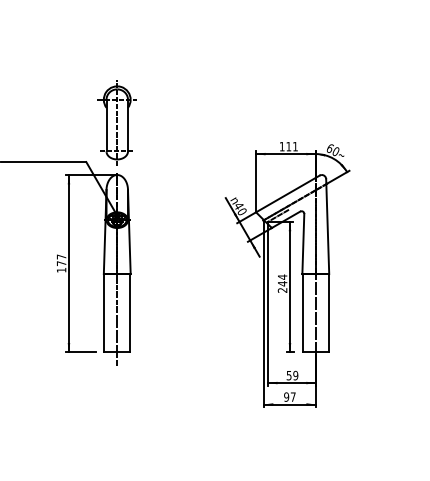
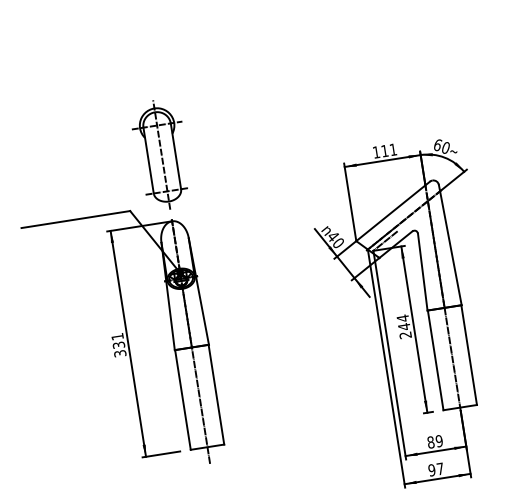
text: (61, 263) -> (118, 345), 177 -> 331
text: (288, 375) -> (430, 442), 59 -> 89

